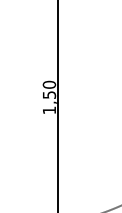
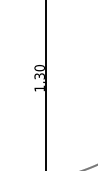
text: (49, 95) -> (39, 76), 1,50 -> 1,30

